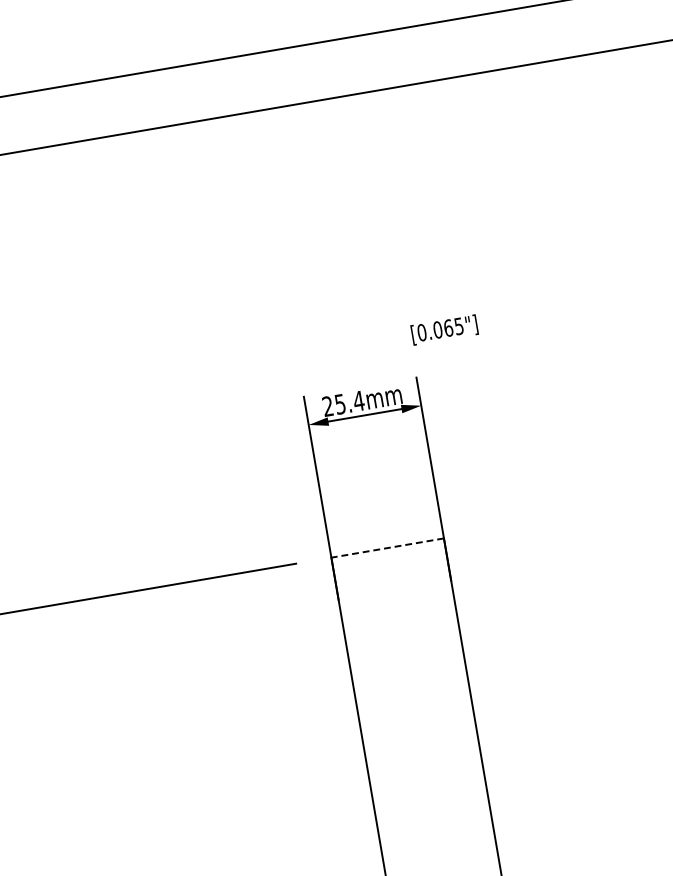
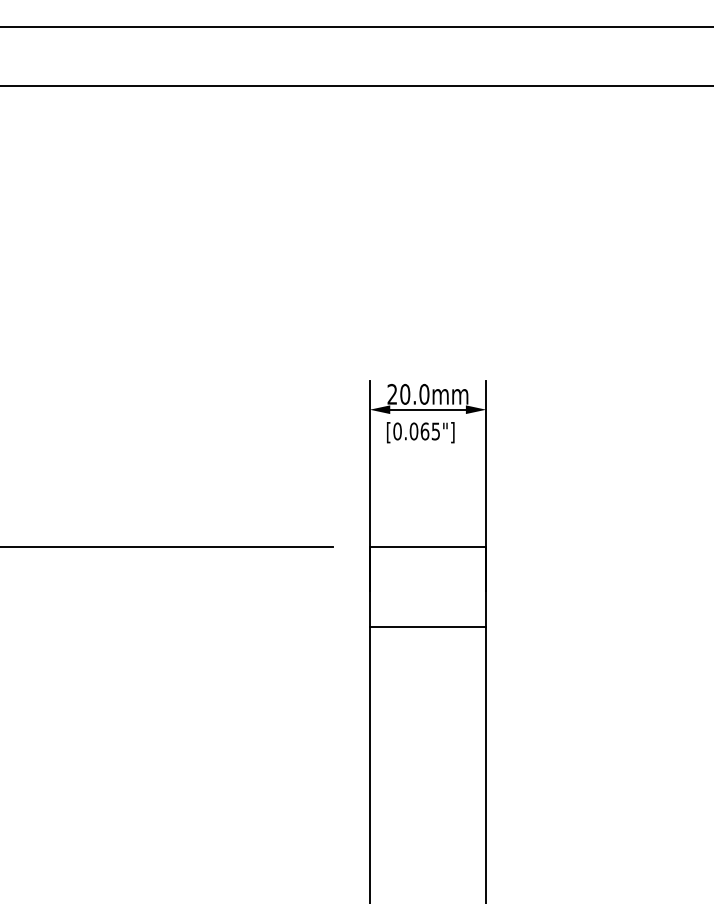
text: (444, 329) -> (420, 432), moved
text: (349, 402) -> (414, 394), 25.4mm -> 20.0mm
line: (387, 547) -> (427, 546), dashed -> solid
line: (400, 625) -> (427, 626), added

